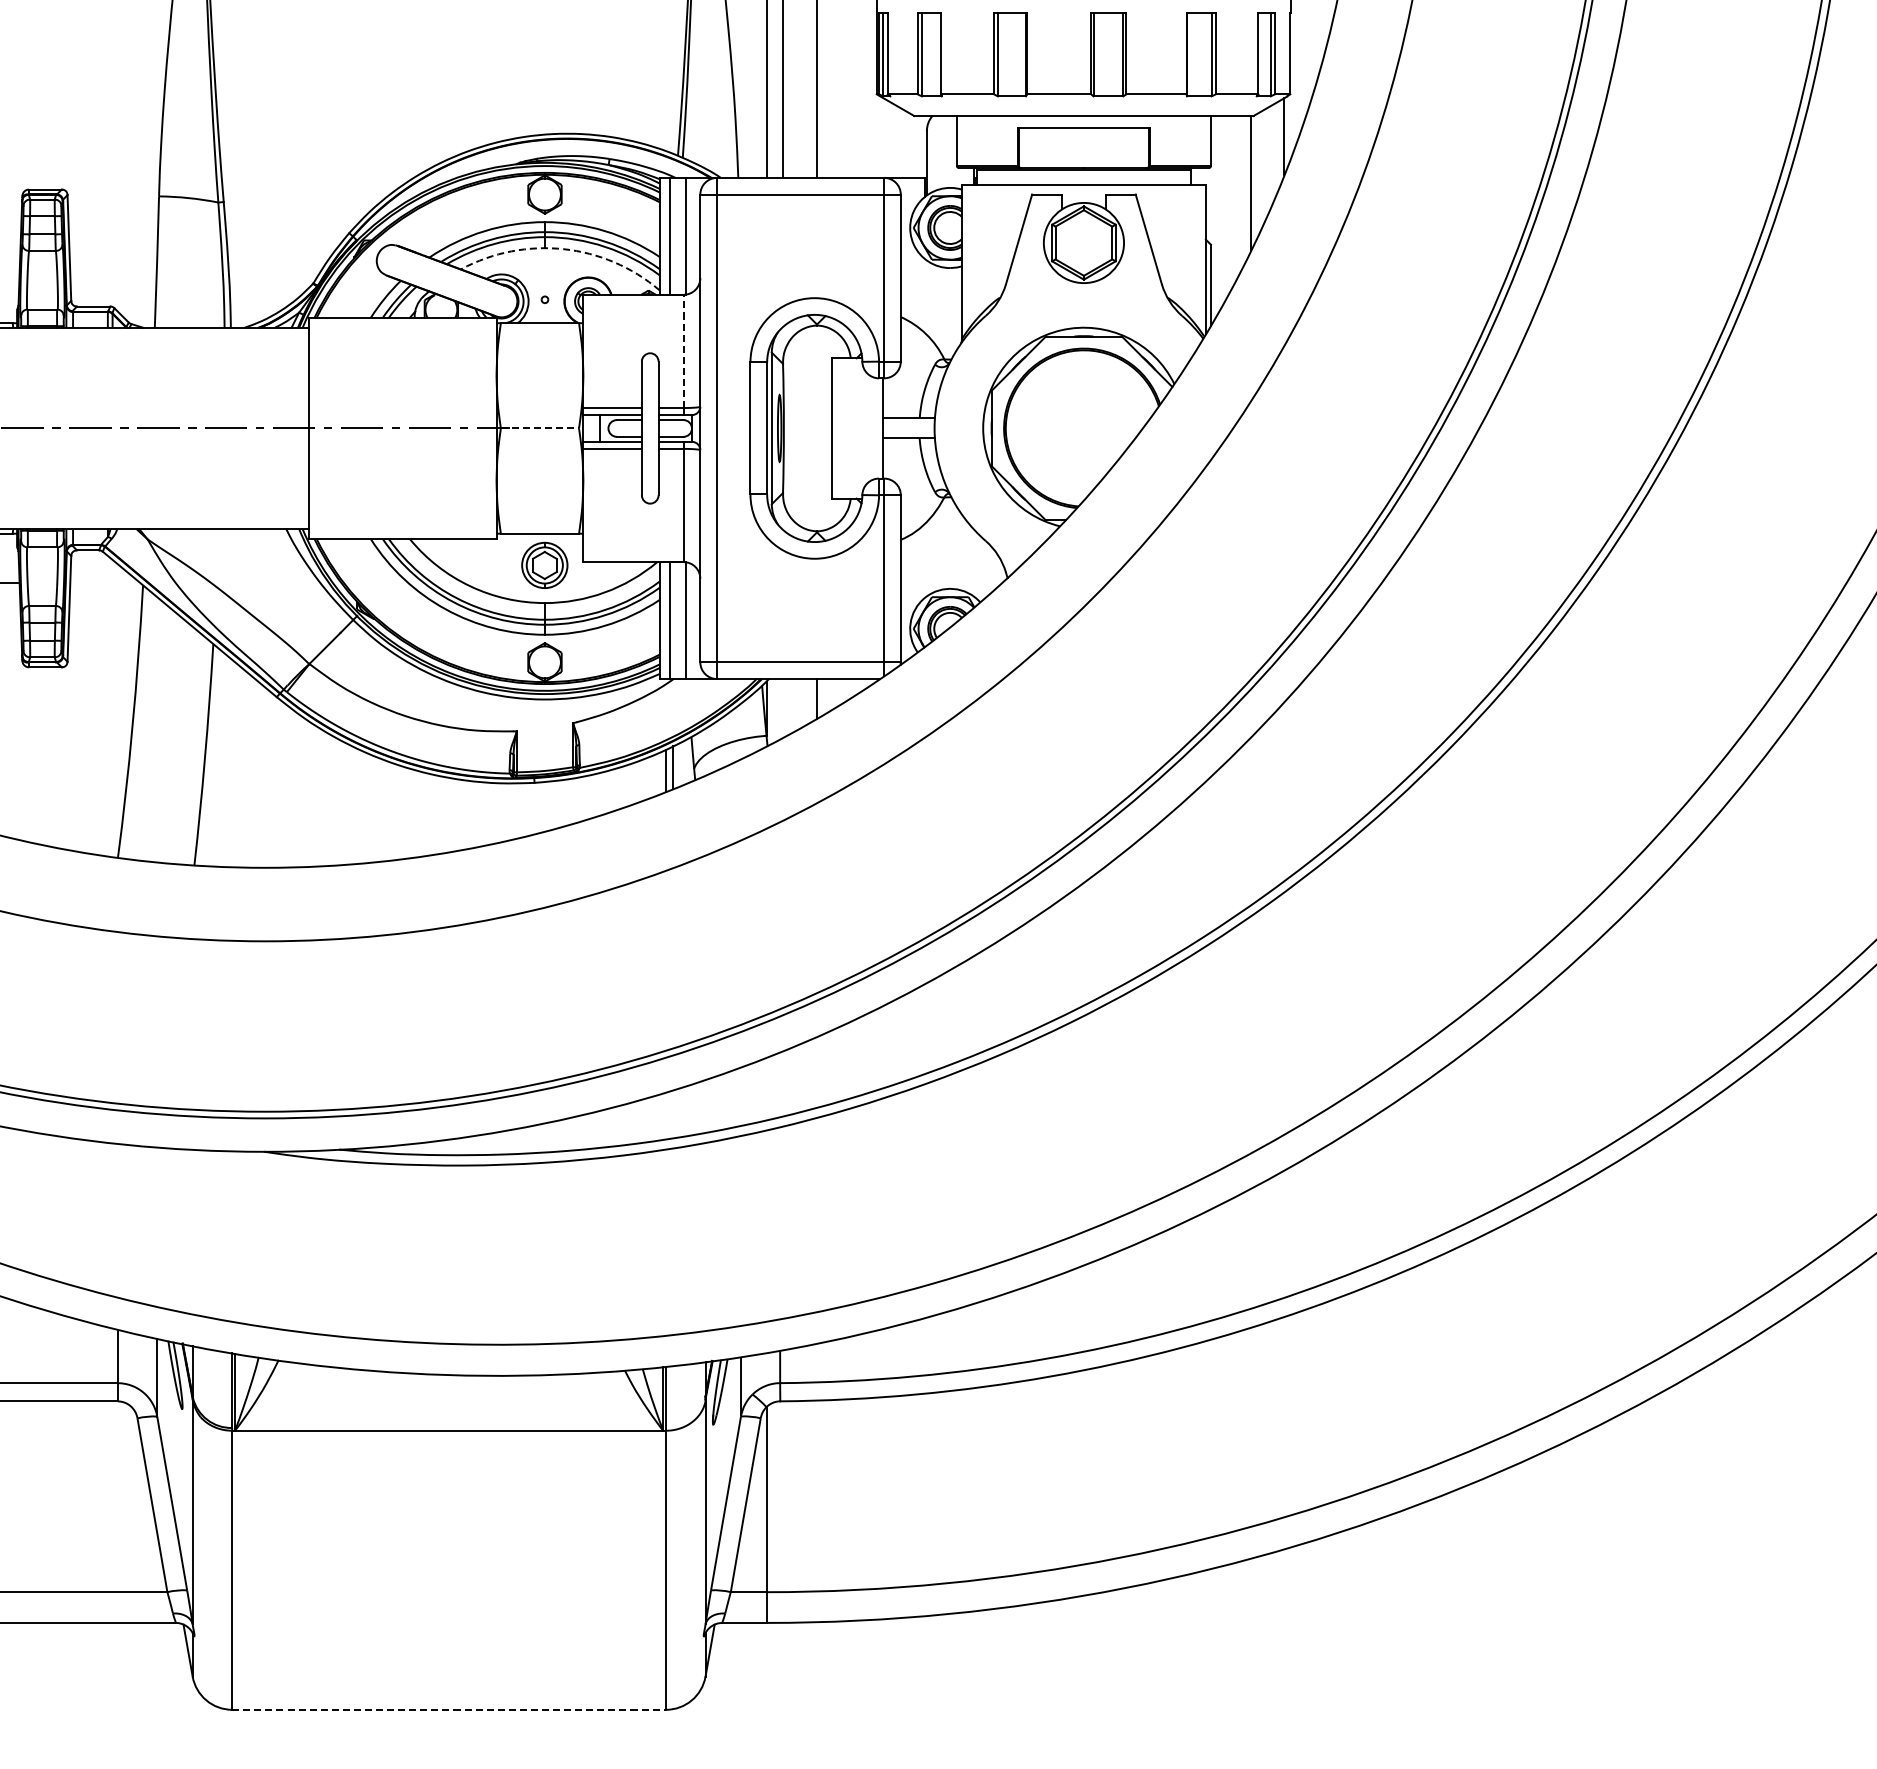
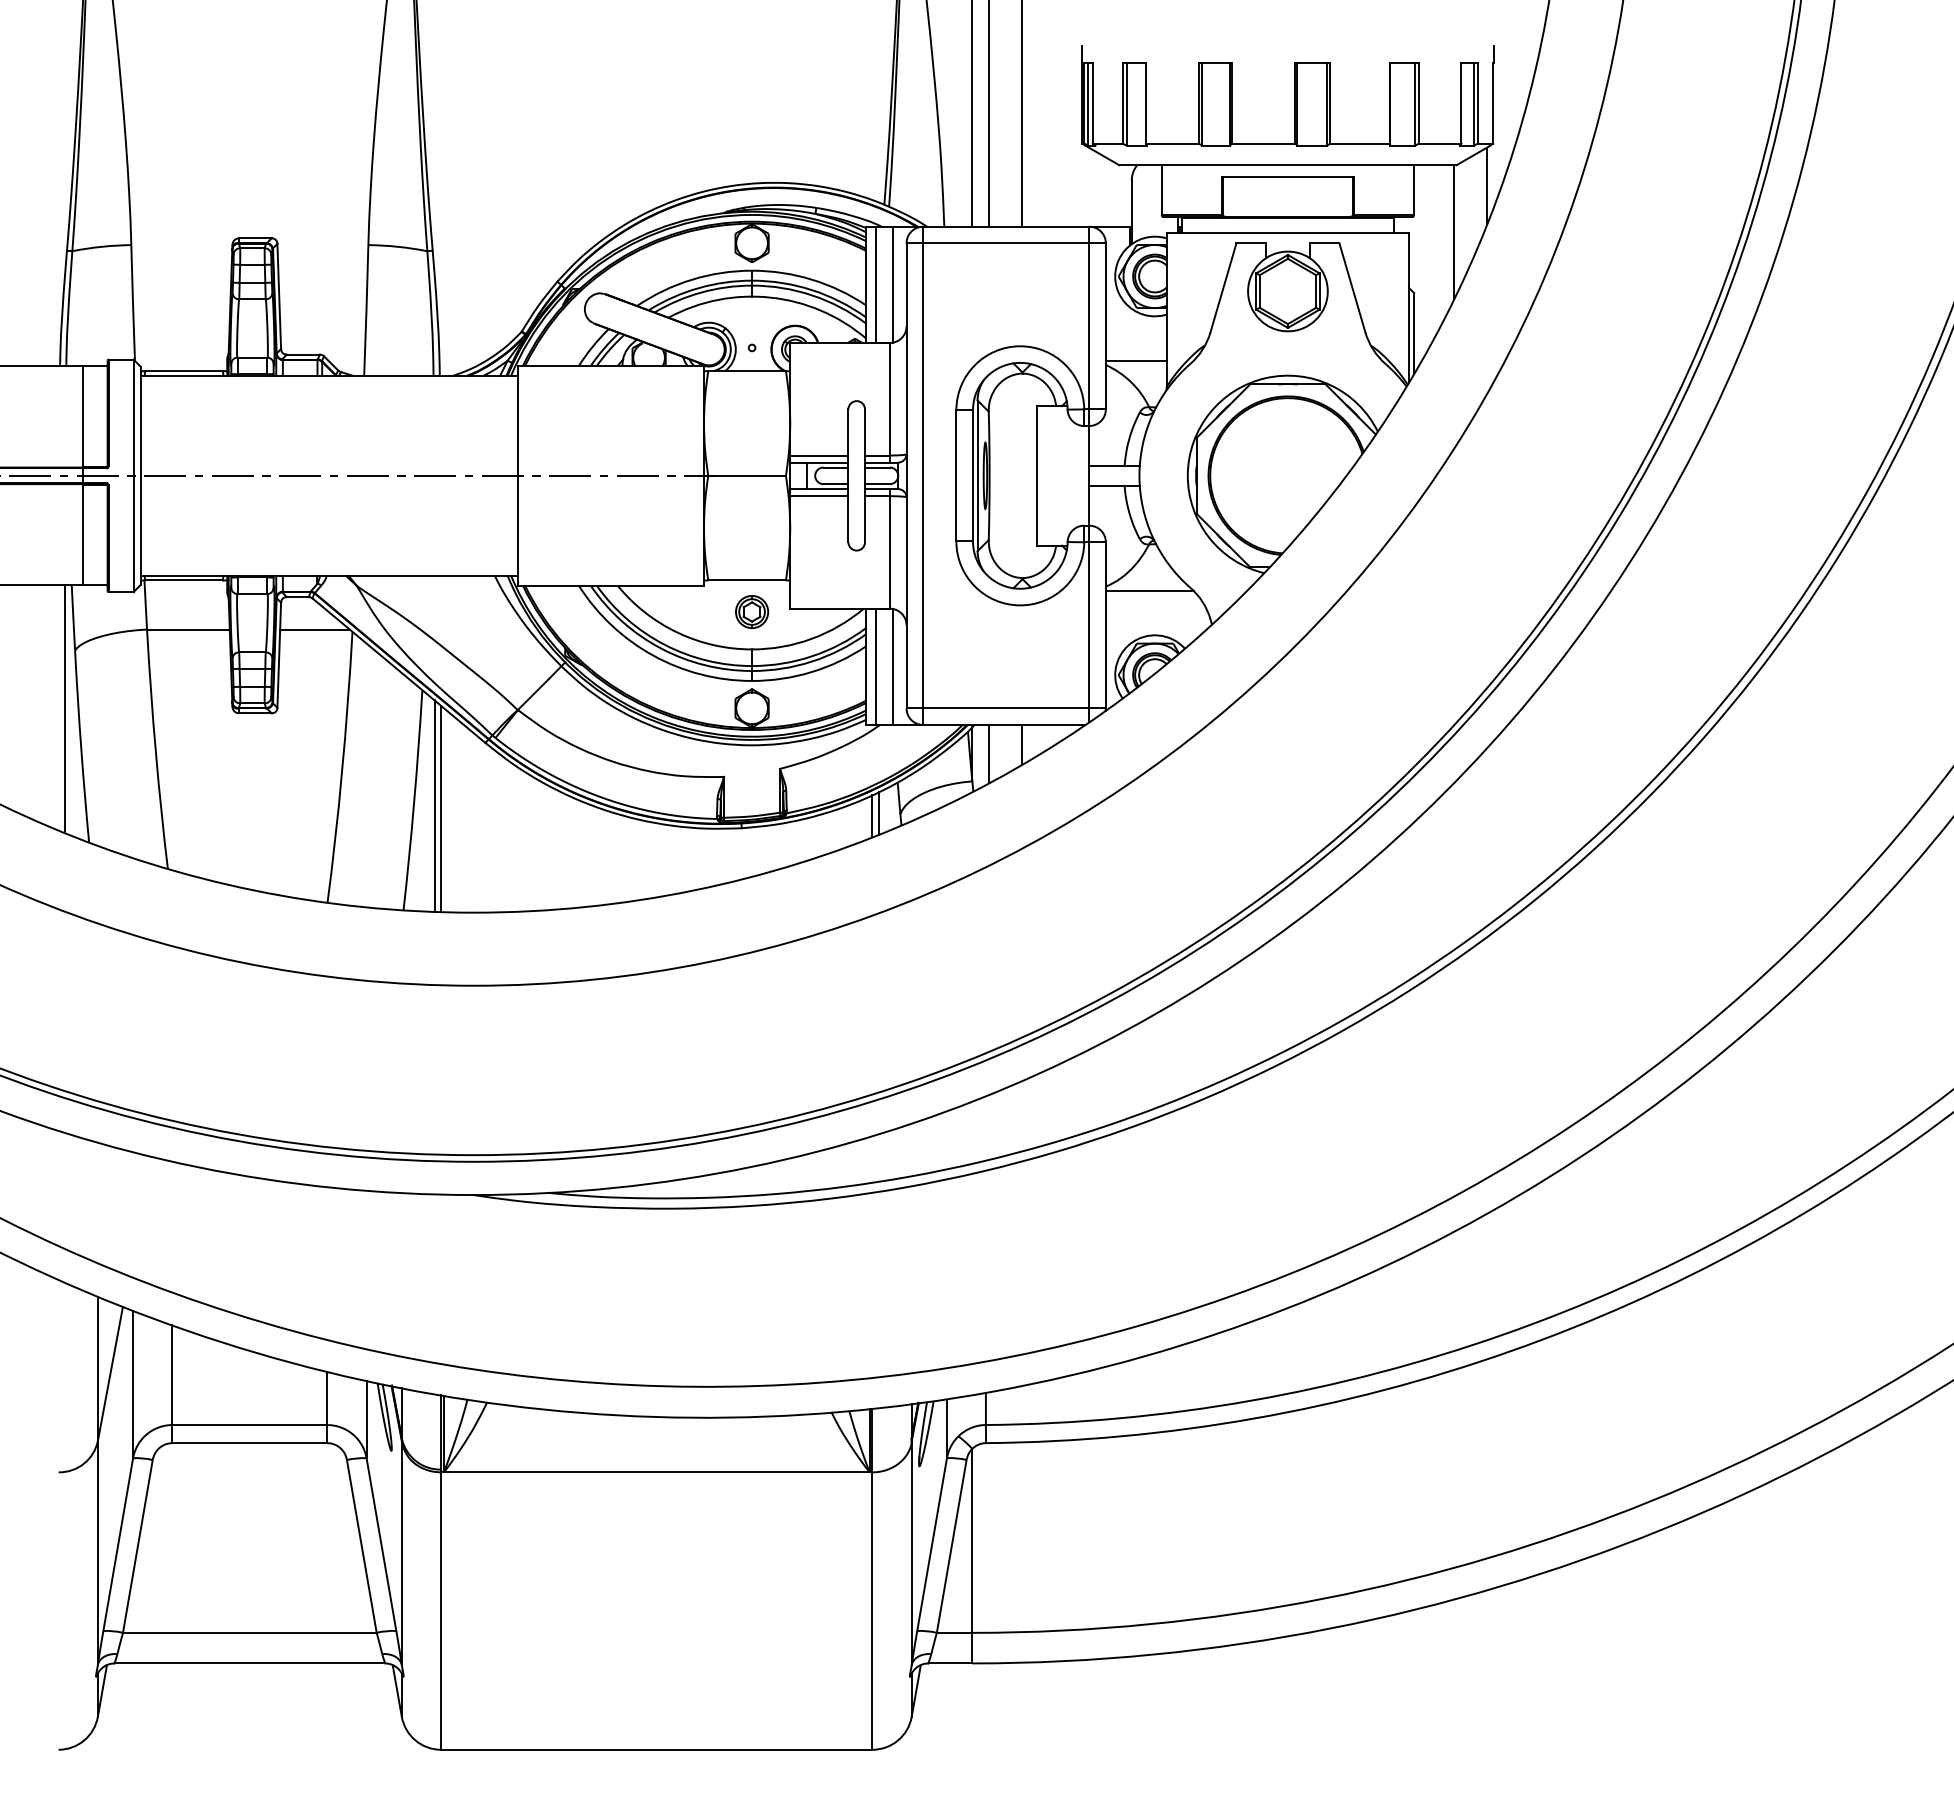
arc: (563, 249) -> (770, 297), dashed -> solid
line: (930, 312) -> (1135, 360), added
line: (683, 350) -> (889, 398), dashed -> solid
line: (540, 428) -> (747, 475), dashed -> solid
line: (944, 543) -> (1149, 590), added
part: (545, 564) -> (752, 611), size x0.71
line: (104, 583) -> (314, 629), added
line: (782, 707) -> (988, 753), added
line: (225, 760) -> (434, 805), added
line: (232, 763) -> (441, 808), added
line: (448, 1709) -> (656, 1749), dashed -> solid

